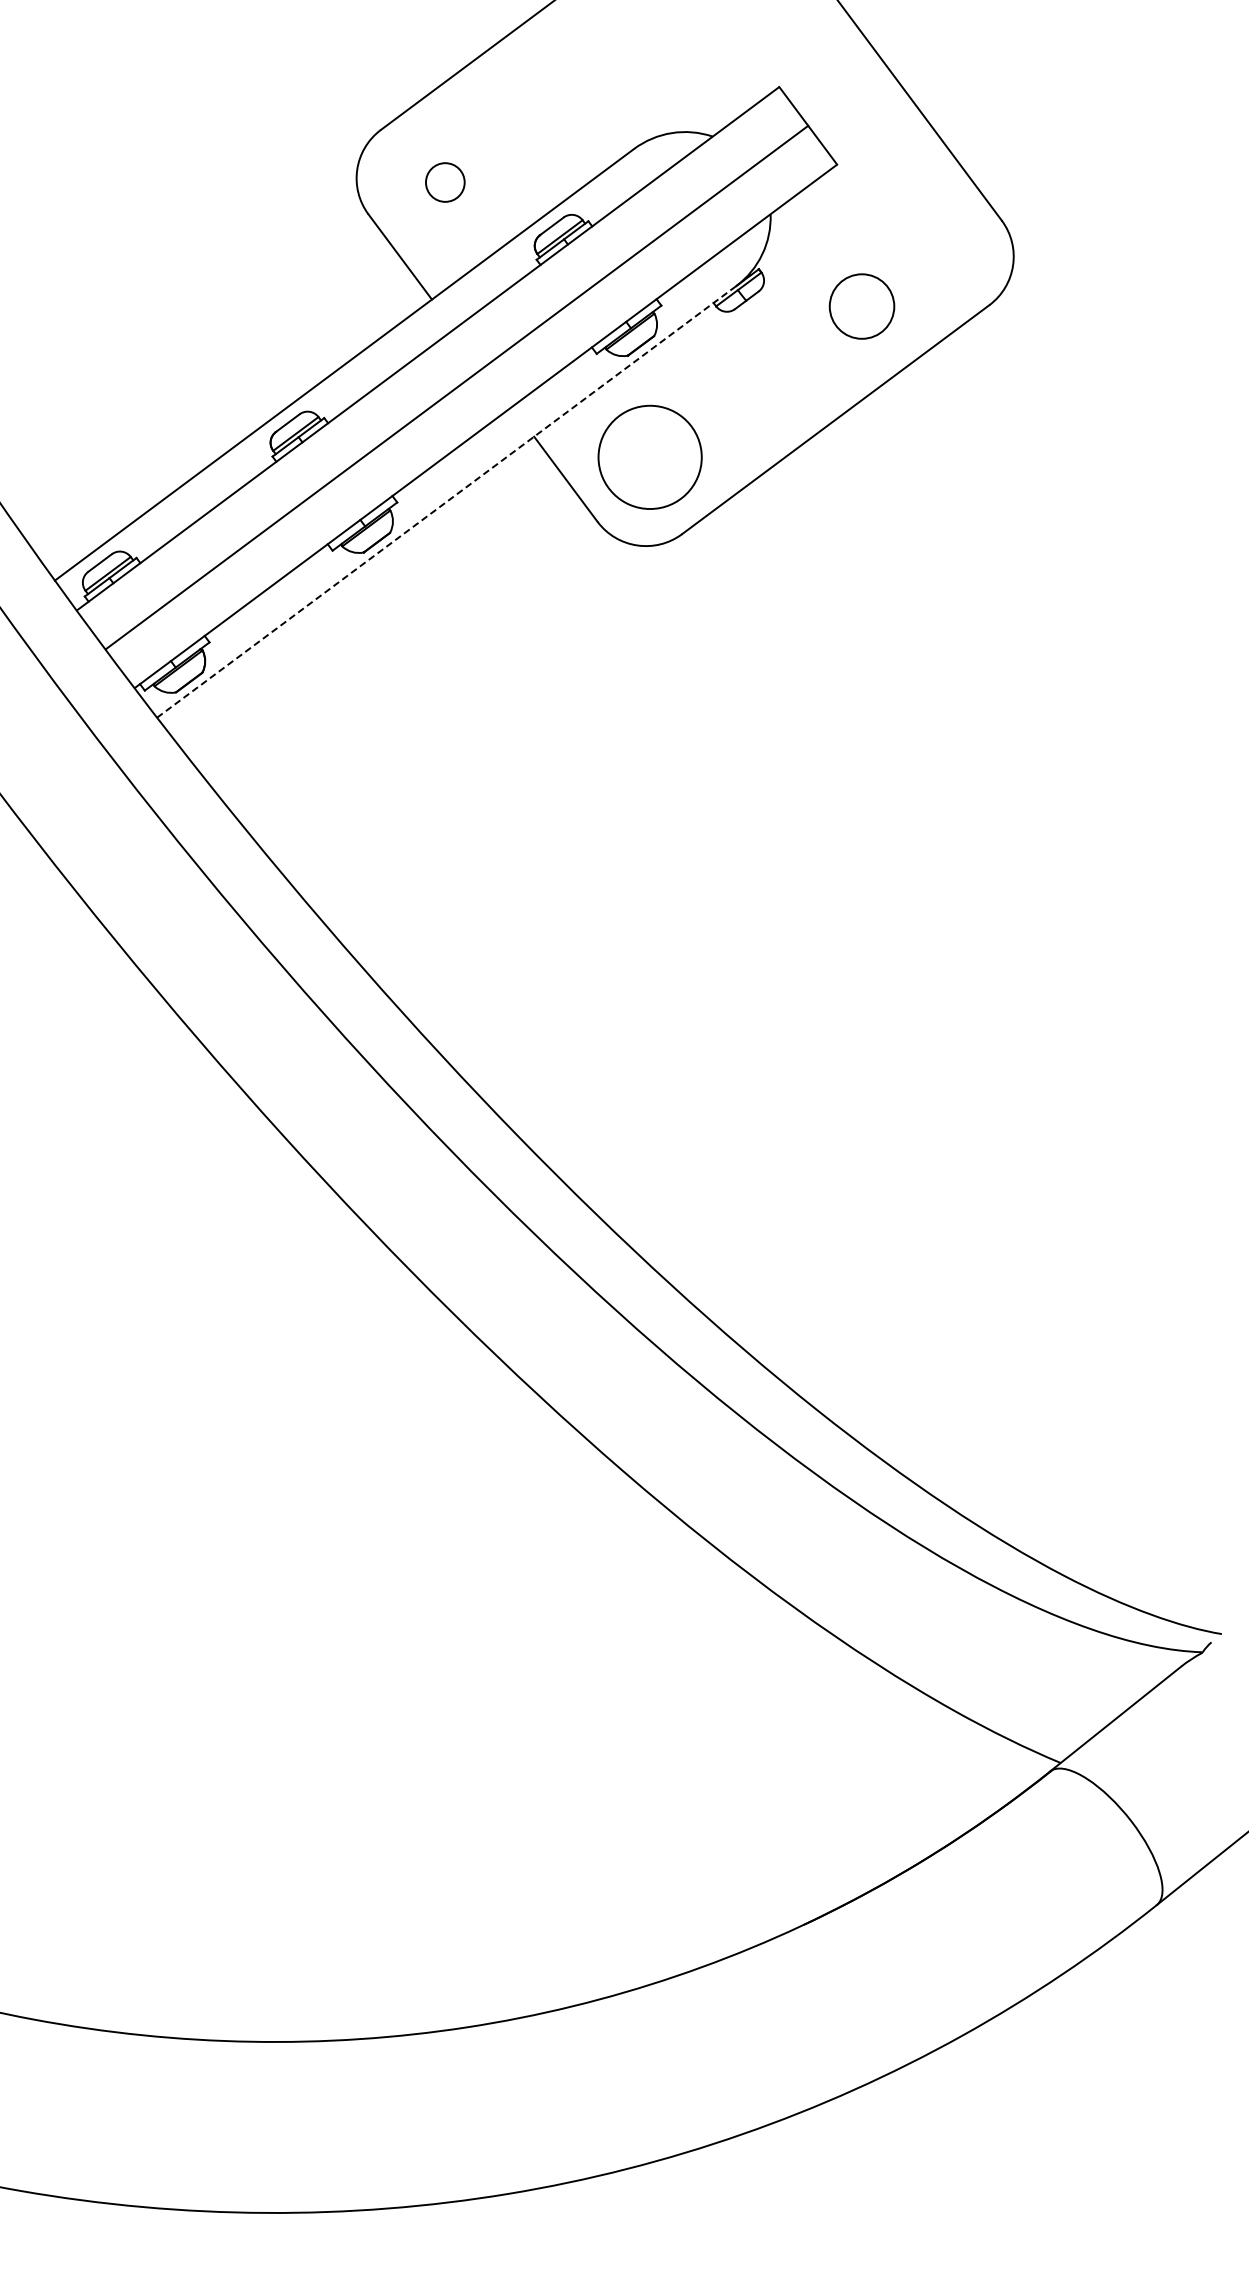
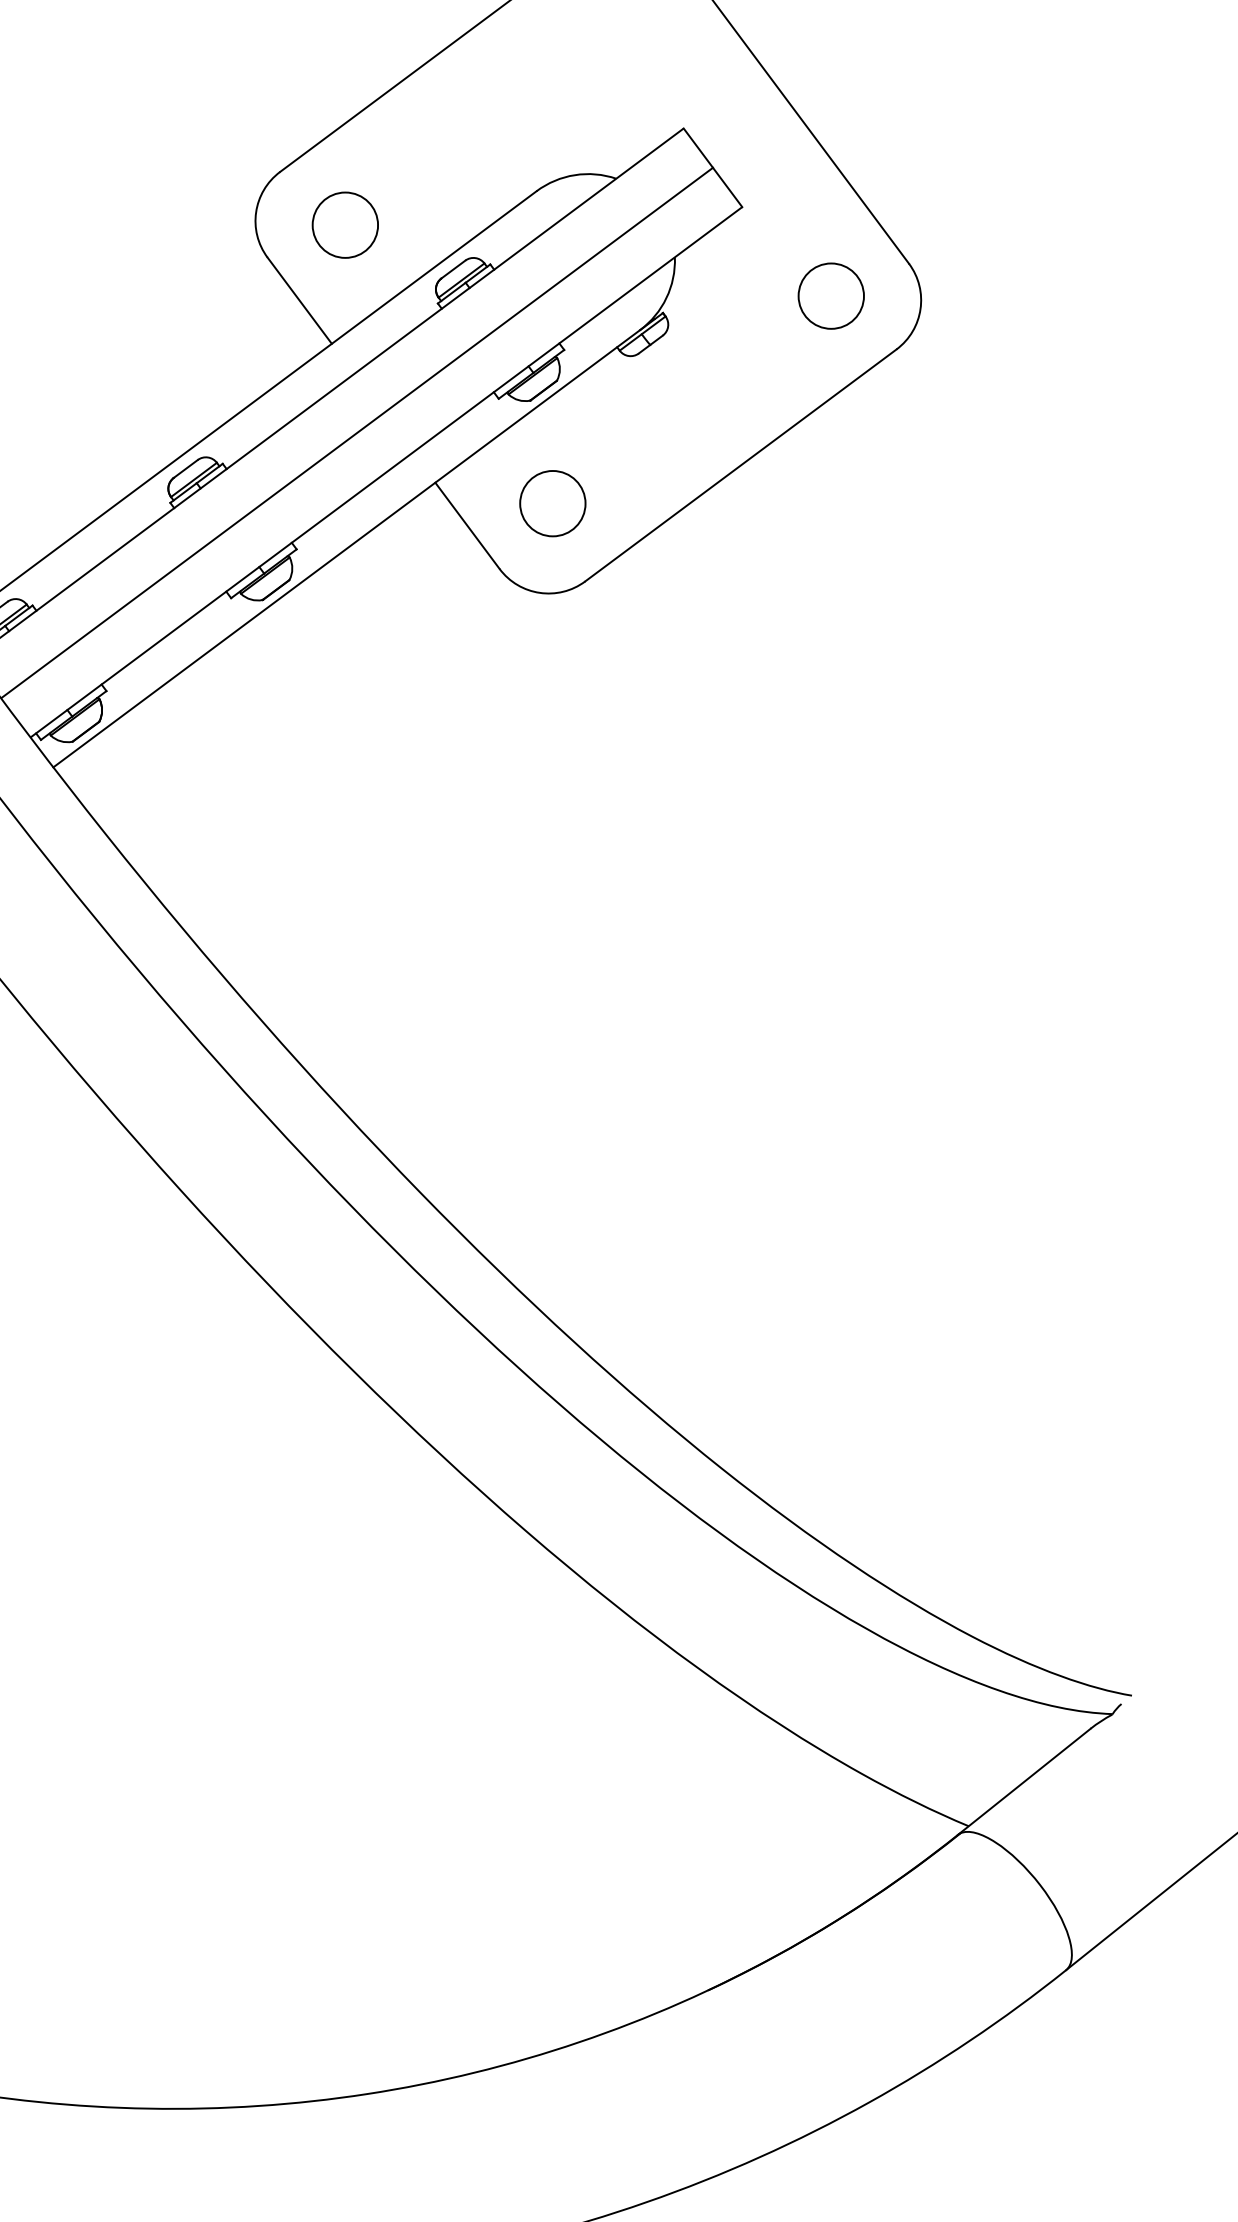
circle: (445, 182) -> (345, 225), size x1.67
circle: (861, 306) -> (830, 296), moved
circle: (649, 457) -> (552, 503), size x0.62
line: (447, 501) -> (347, 548), dashed -> solid

